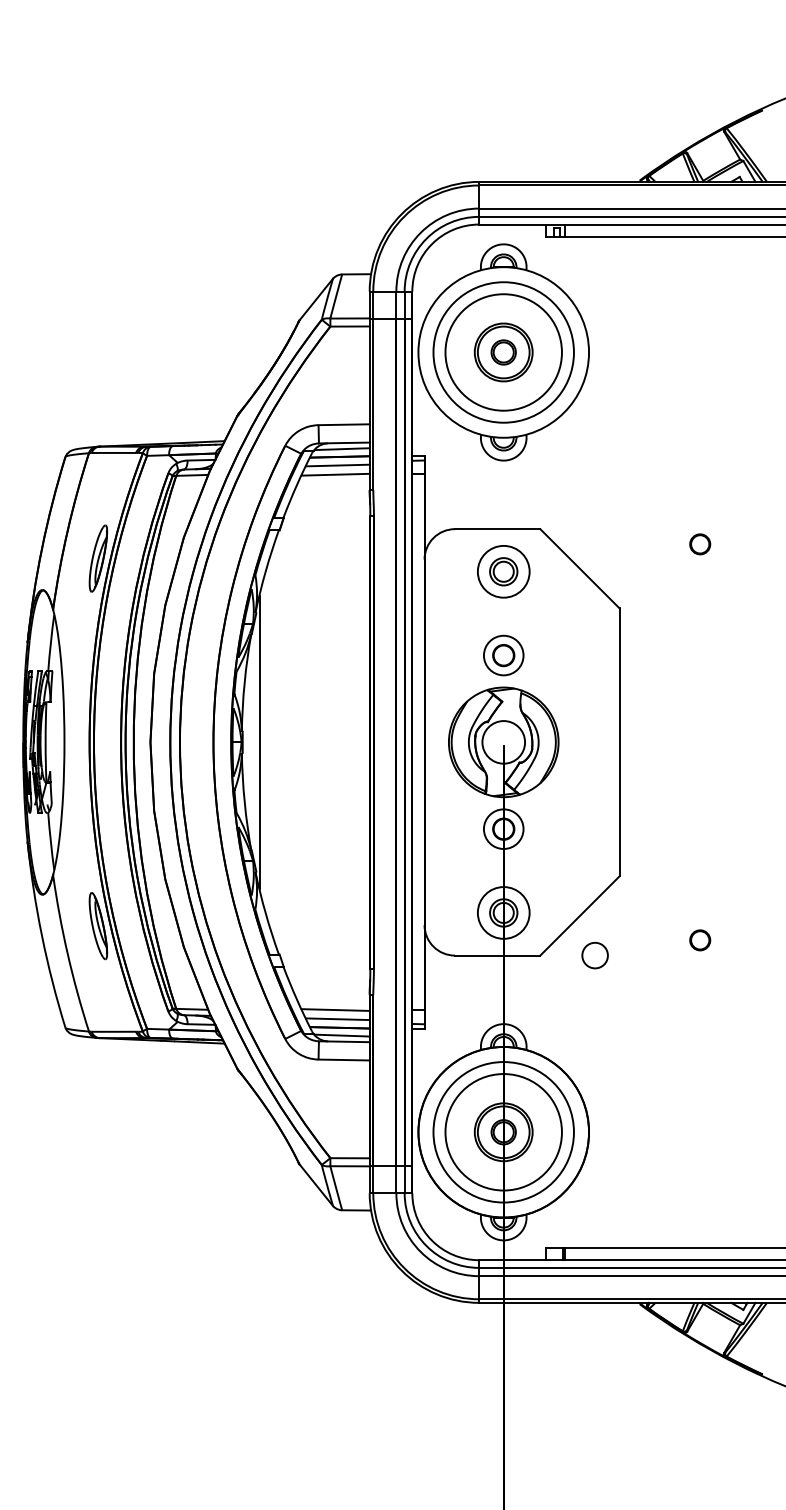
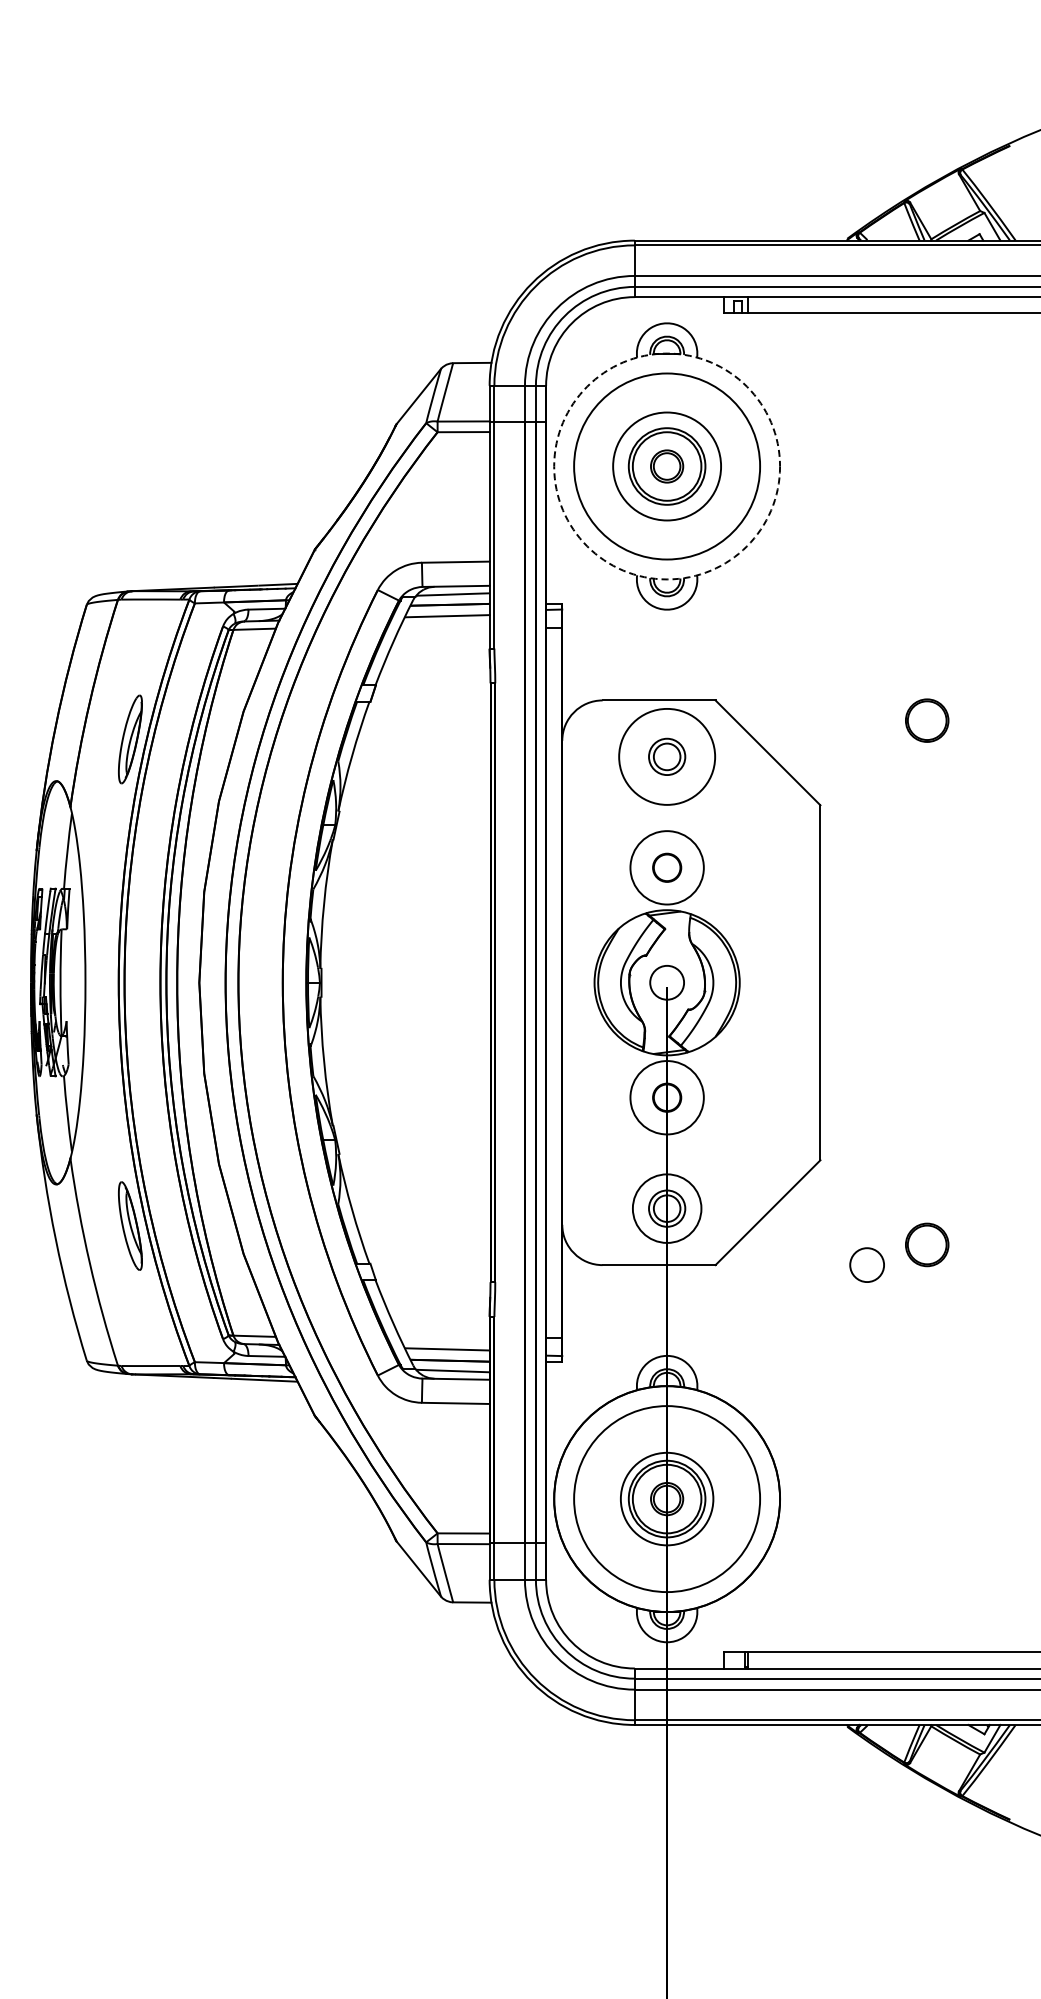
circle: (504, 352) -> (667, 466), size x0.7
circle: (504, 352) -> (667, 466), solid -> dashed
line: (335, 474) -> (444, 628), removed
circle: (700, 544) -> (927, 720), size x1.6
circle: (503, 571) -> (666, 756), size x1.4
circle: (503, 655) -> (666, 867), size x1.4
line: (260, 742) -> (344, 982), removed
circle: (503, 742) -> (666, 982), size x0.6
circle: (503, 829) -> (666, 1097), size x1.4
part: (700, 940) -> (927, 1244), size x1.6
circle: (594, 955) -> (866, 1264), moved
line: (335, 1010) -> (444, 1337), removed
circle: (504, 1131) -> (667, 1498), size x0.6

